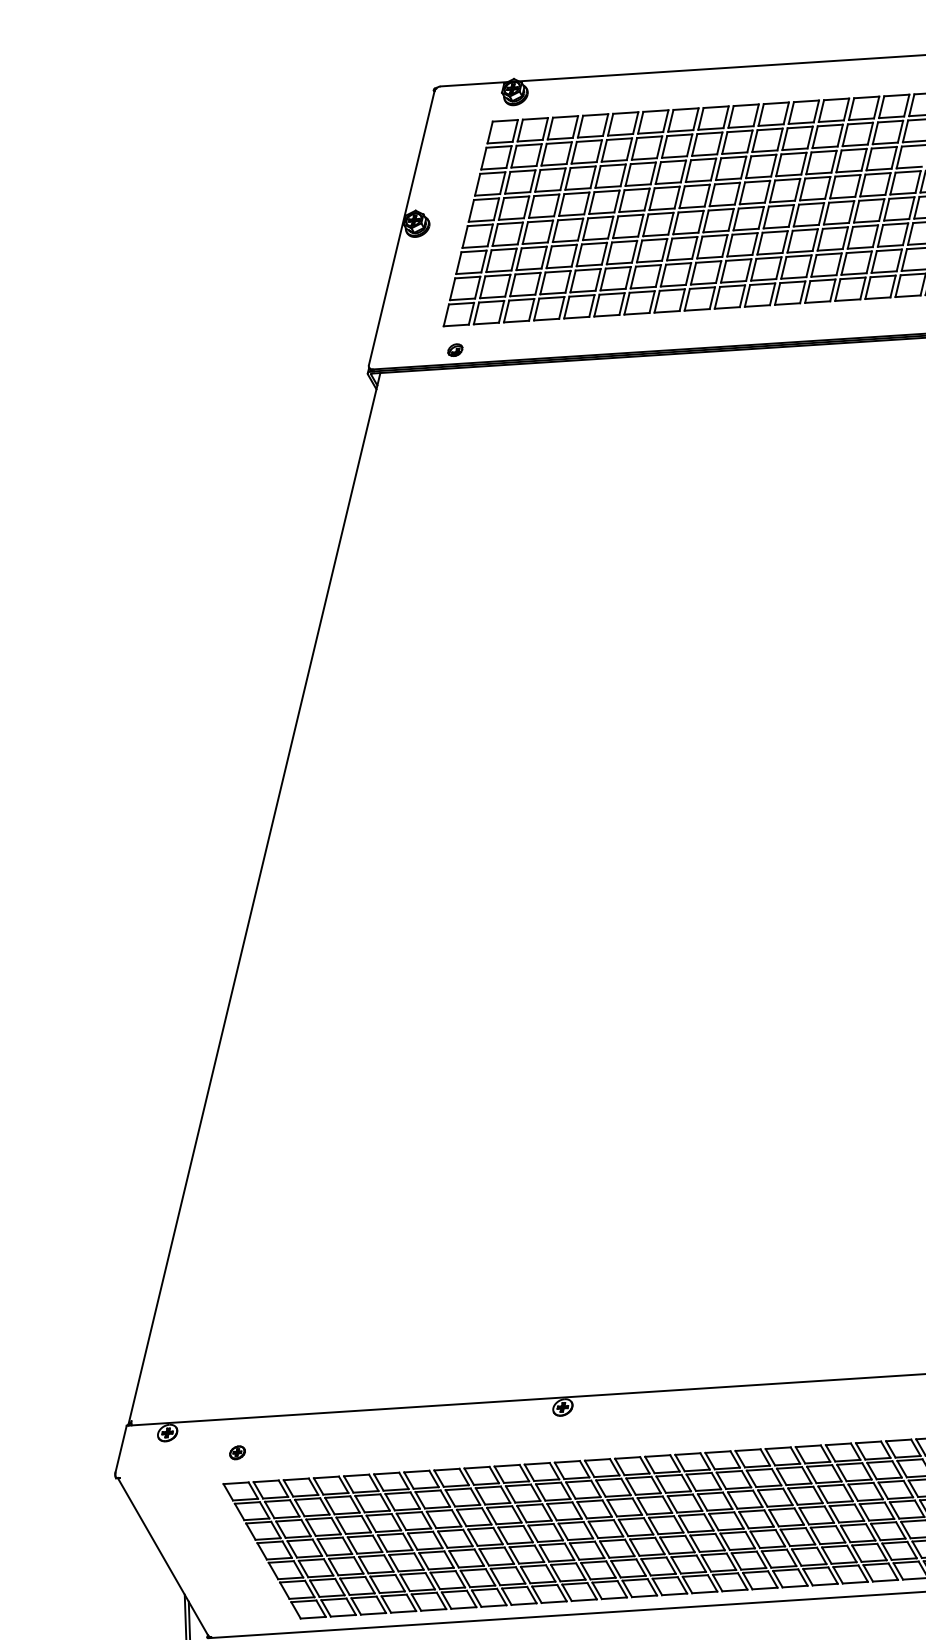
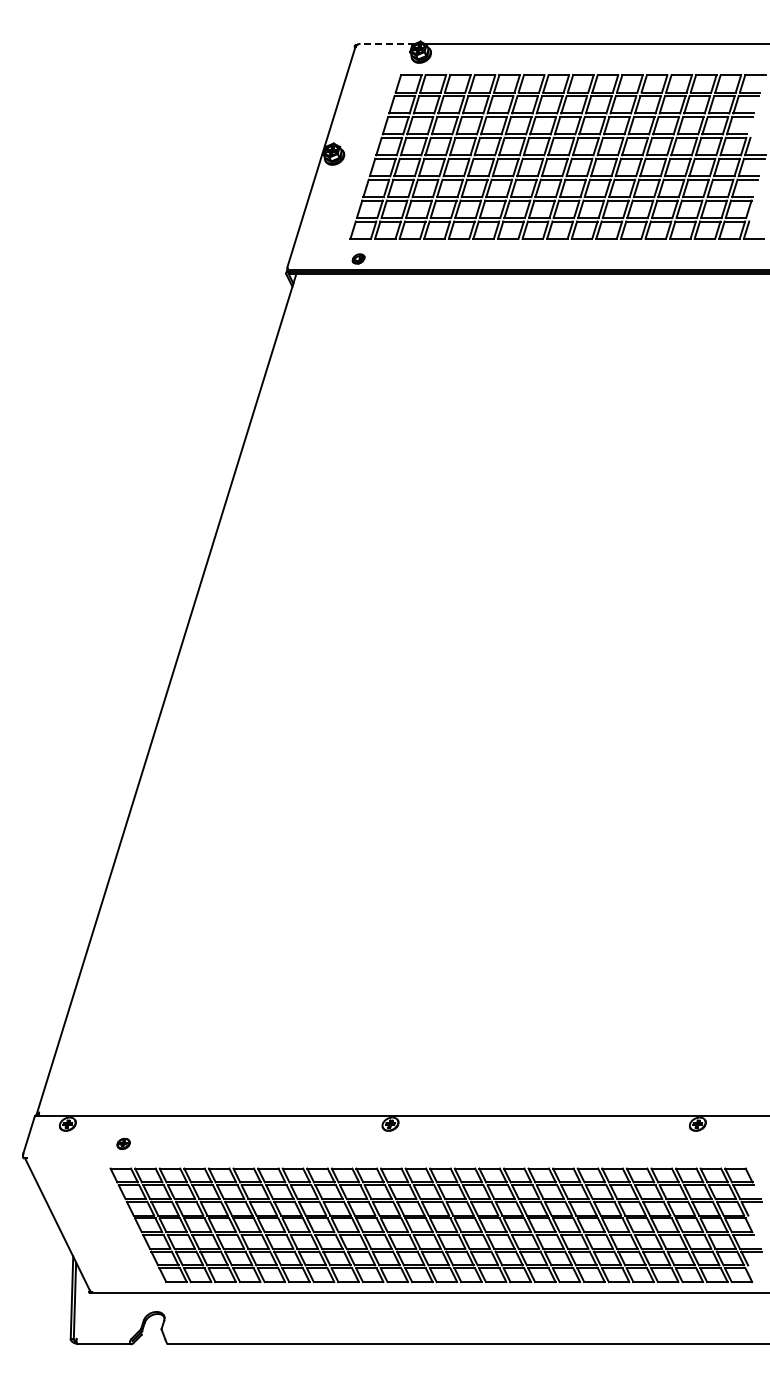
line: (473, 83) -> (387, 43), solid -> dashed

